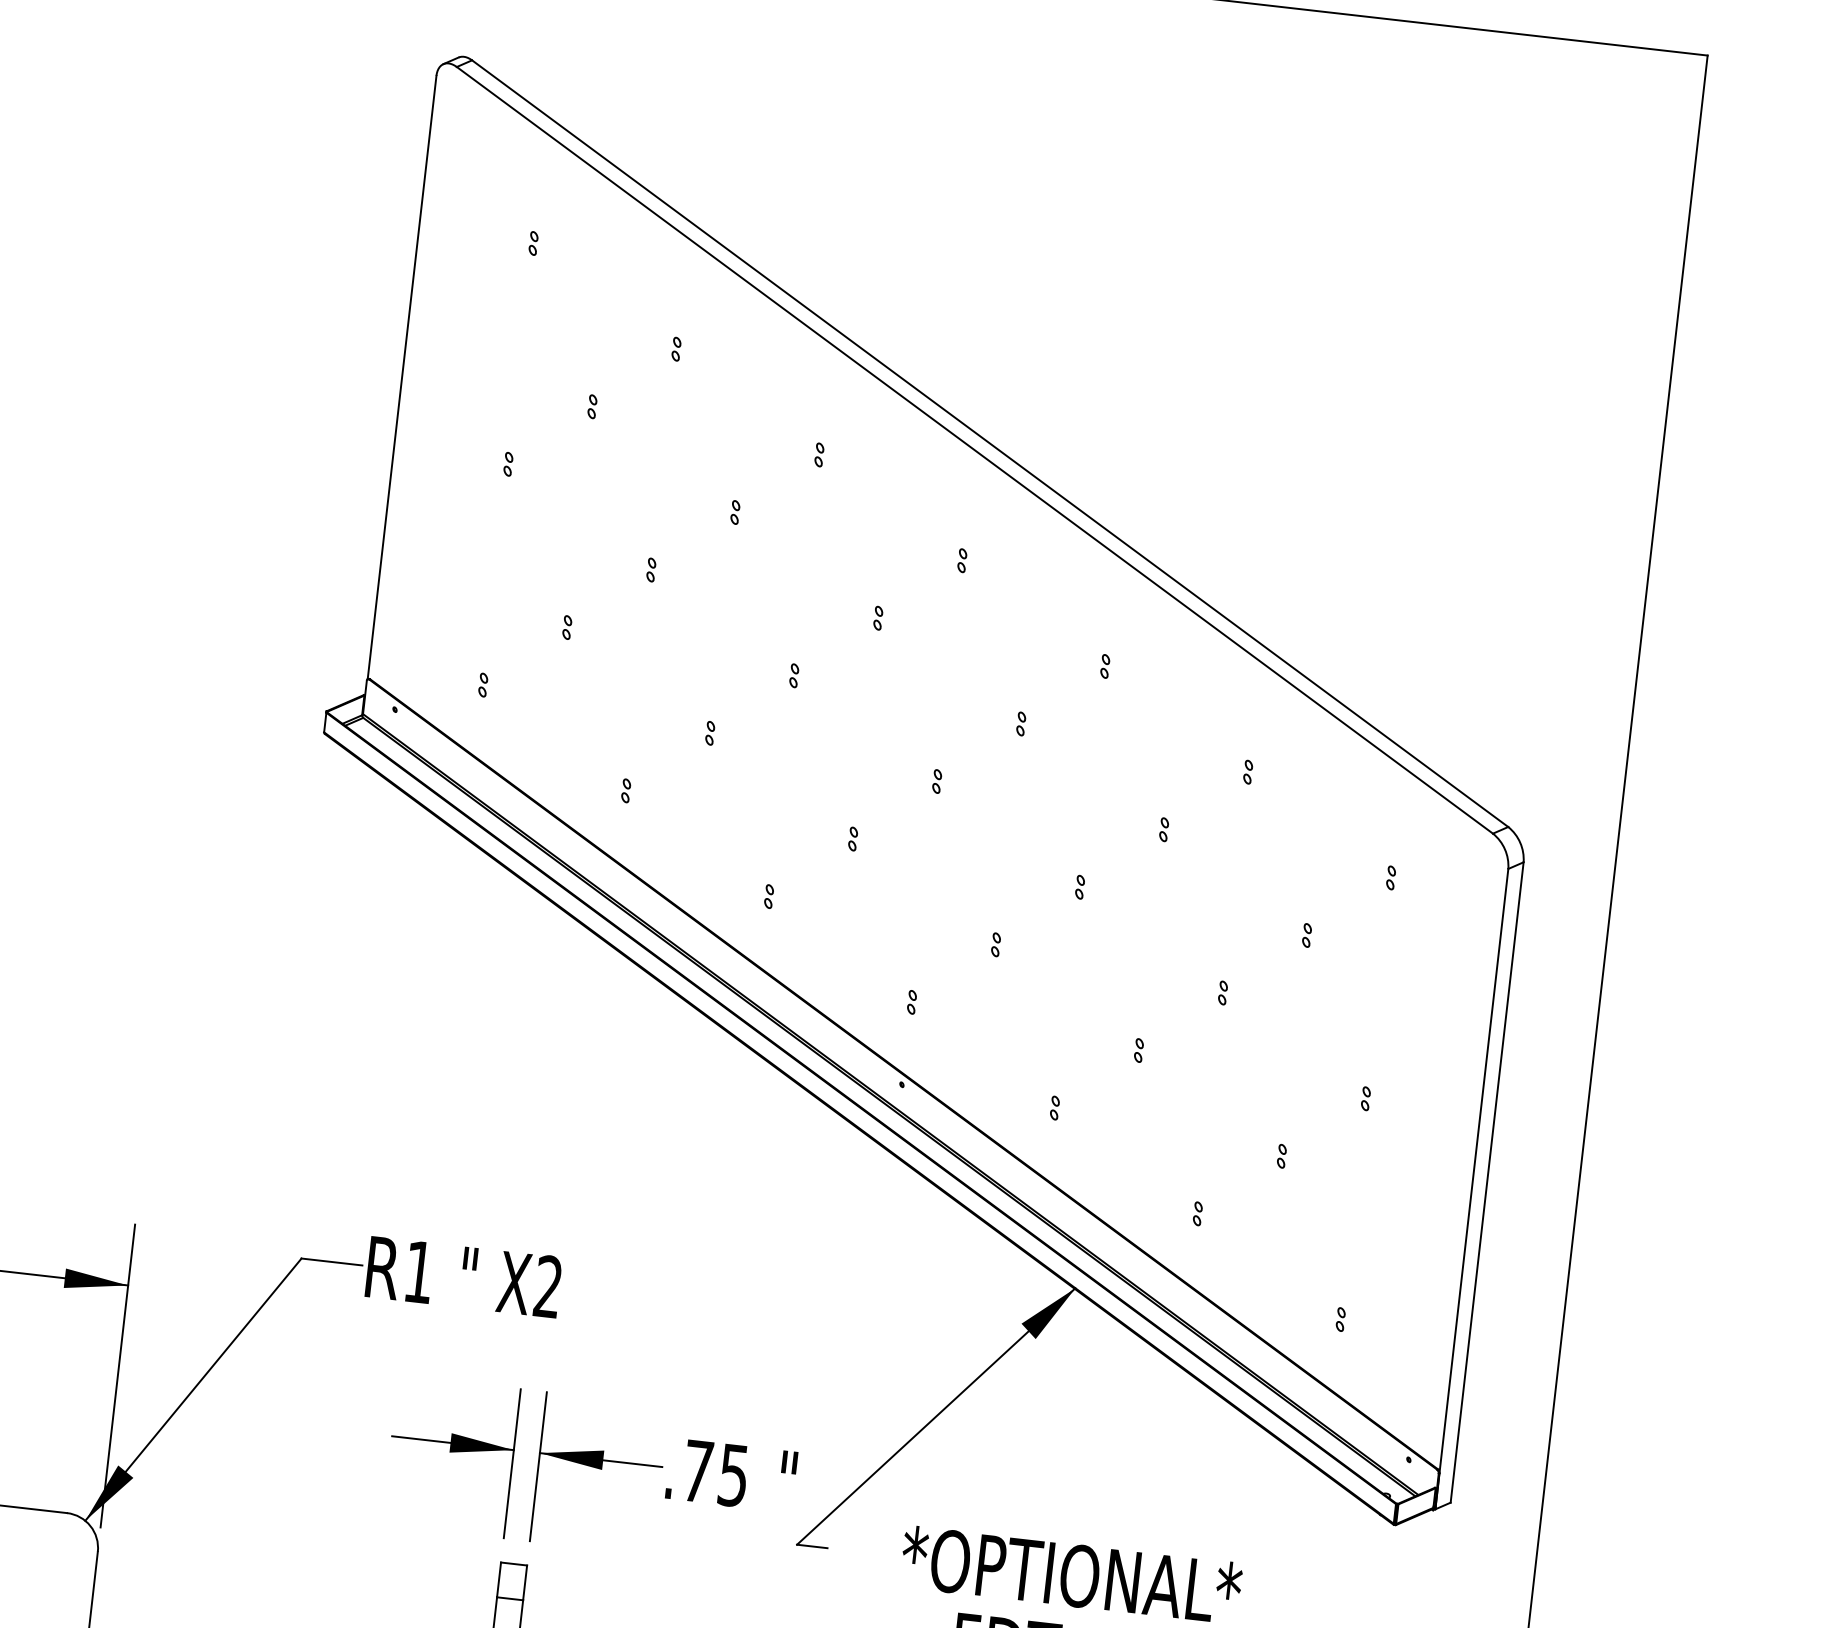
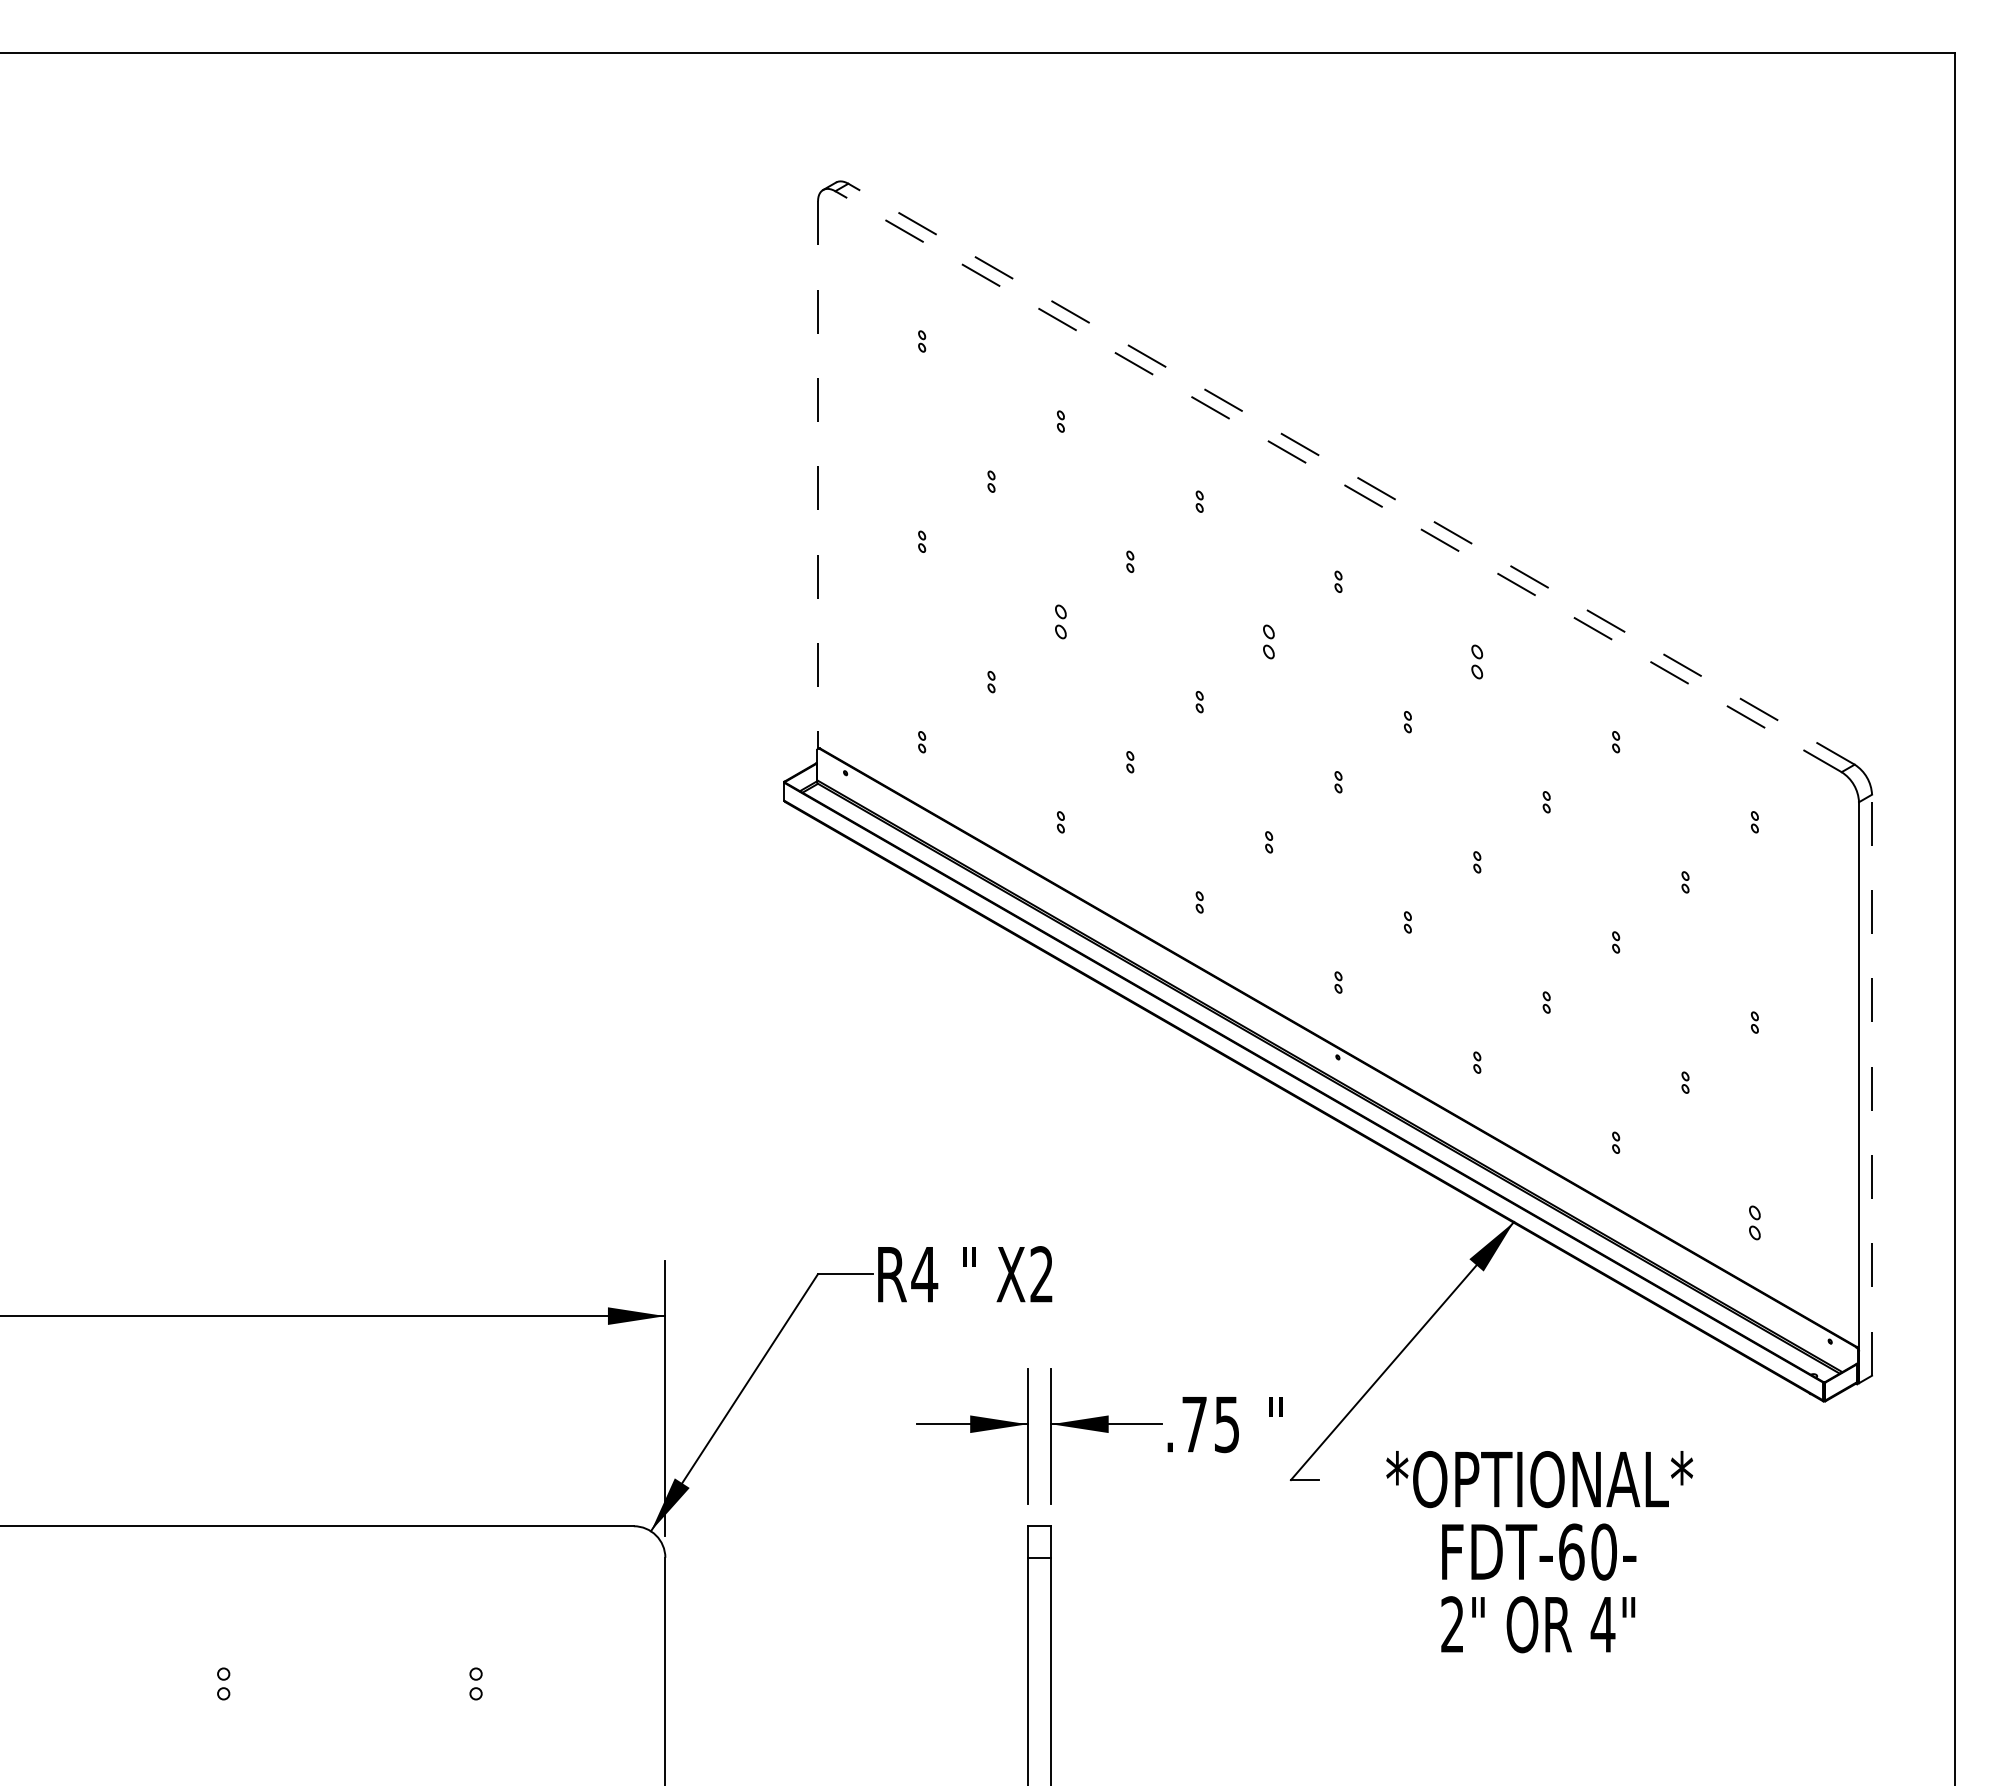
line: (402, 377) -> (818, 474), solid -> dashed
line: (990, 444) -> (1351, 474), solid -> dashed
line: (974, 450) -> (1338, 481), solid -> dashed
part: (650, 569) -> (1060, 621), size x1.6
part: (878, 617) -> (1269, 641), size x1.6
part: (1105, 665) -> (1477, 661), size x1.6
line: (1487, 1182) -> (1872, 1085), solid -> dashed
text: (419, 1272) -> (924, 1274), R1 -> R4
part: (1340, 1319) -> (1754, 1222), size x1.6

